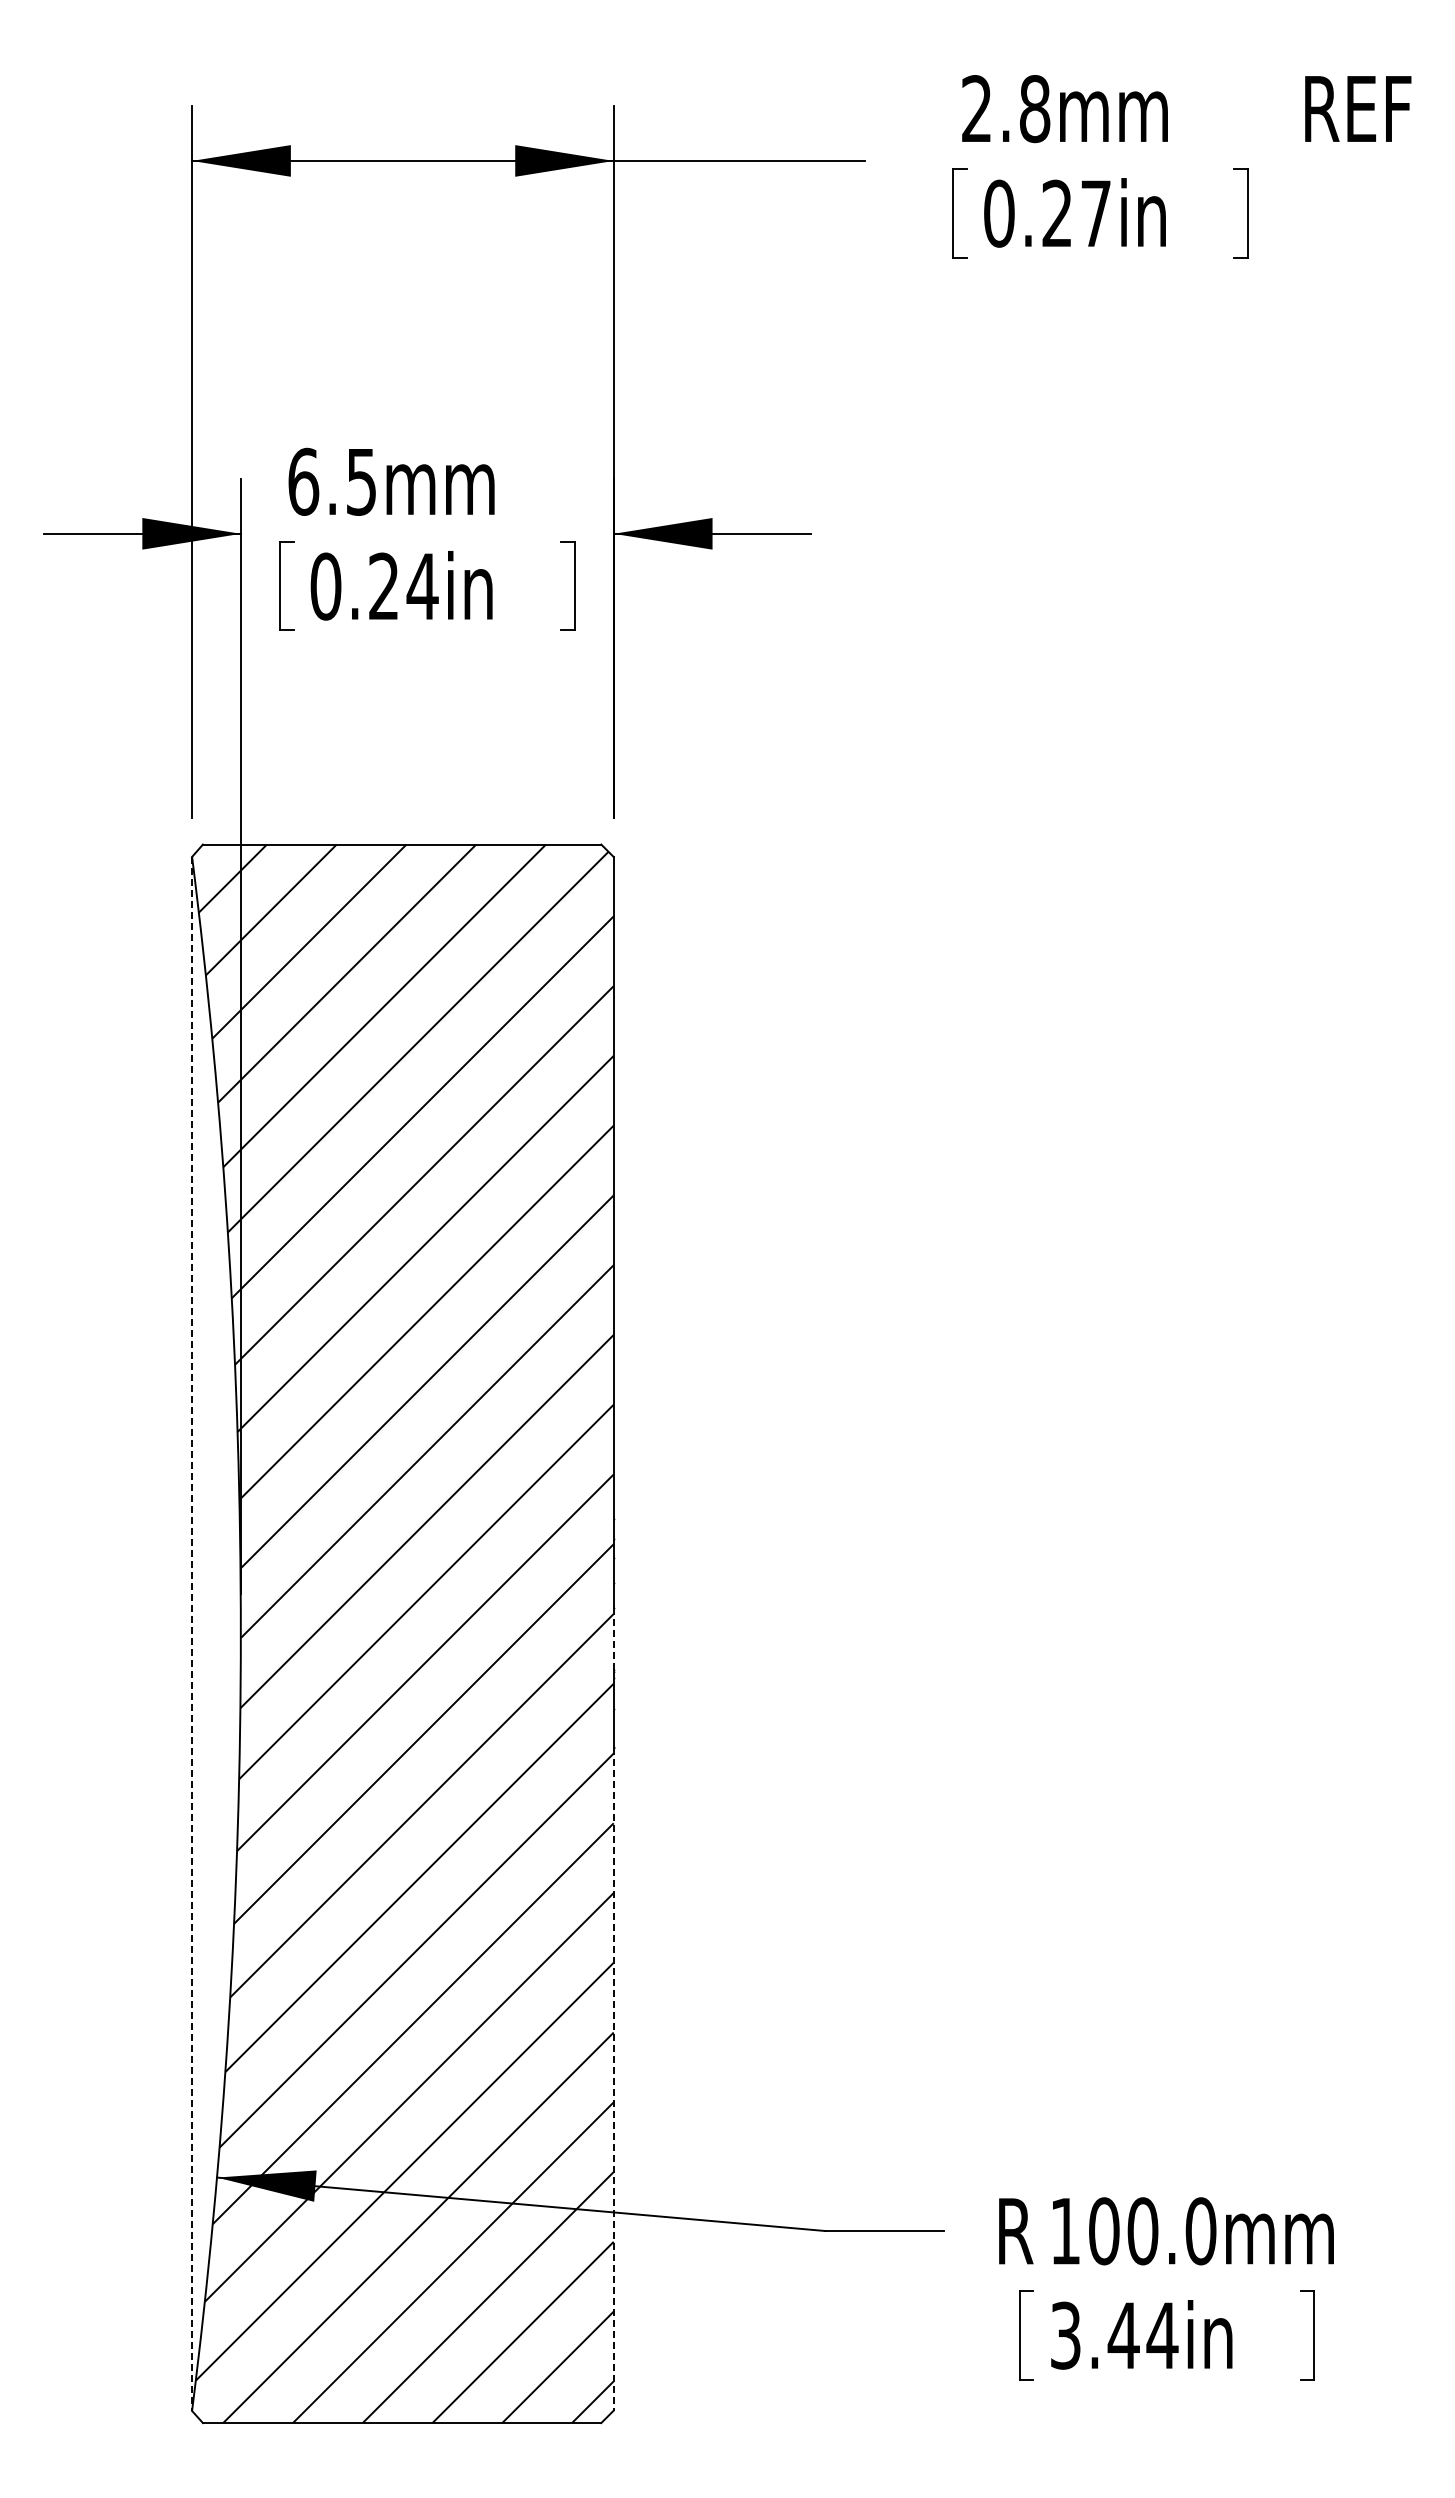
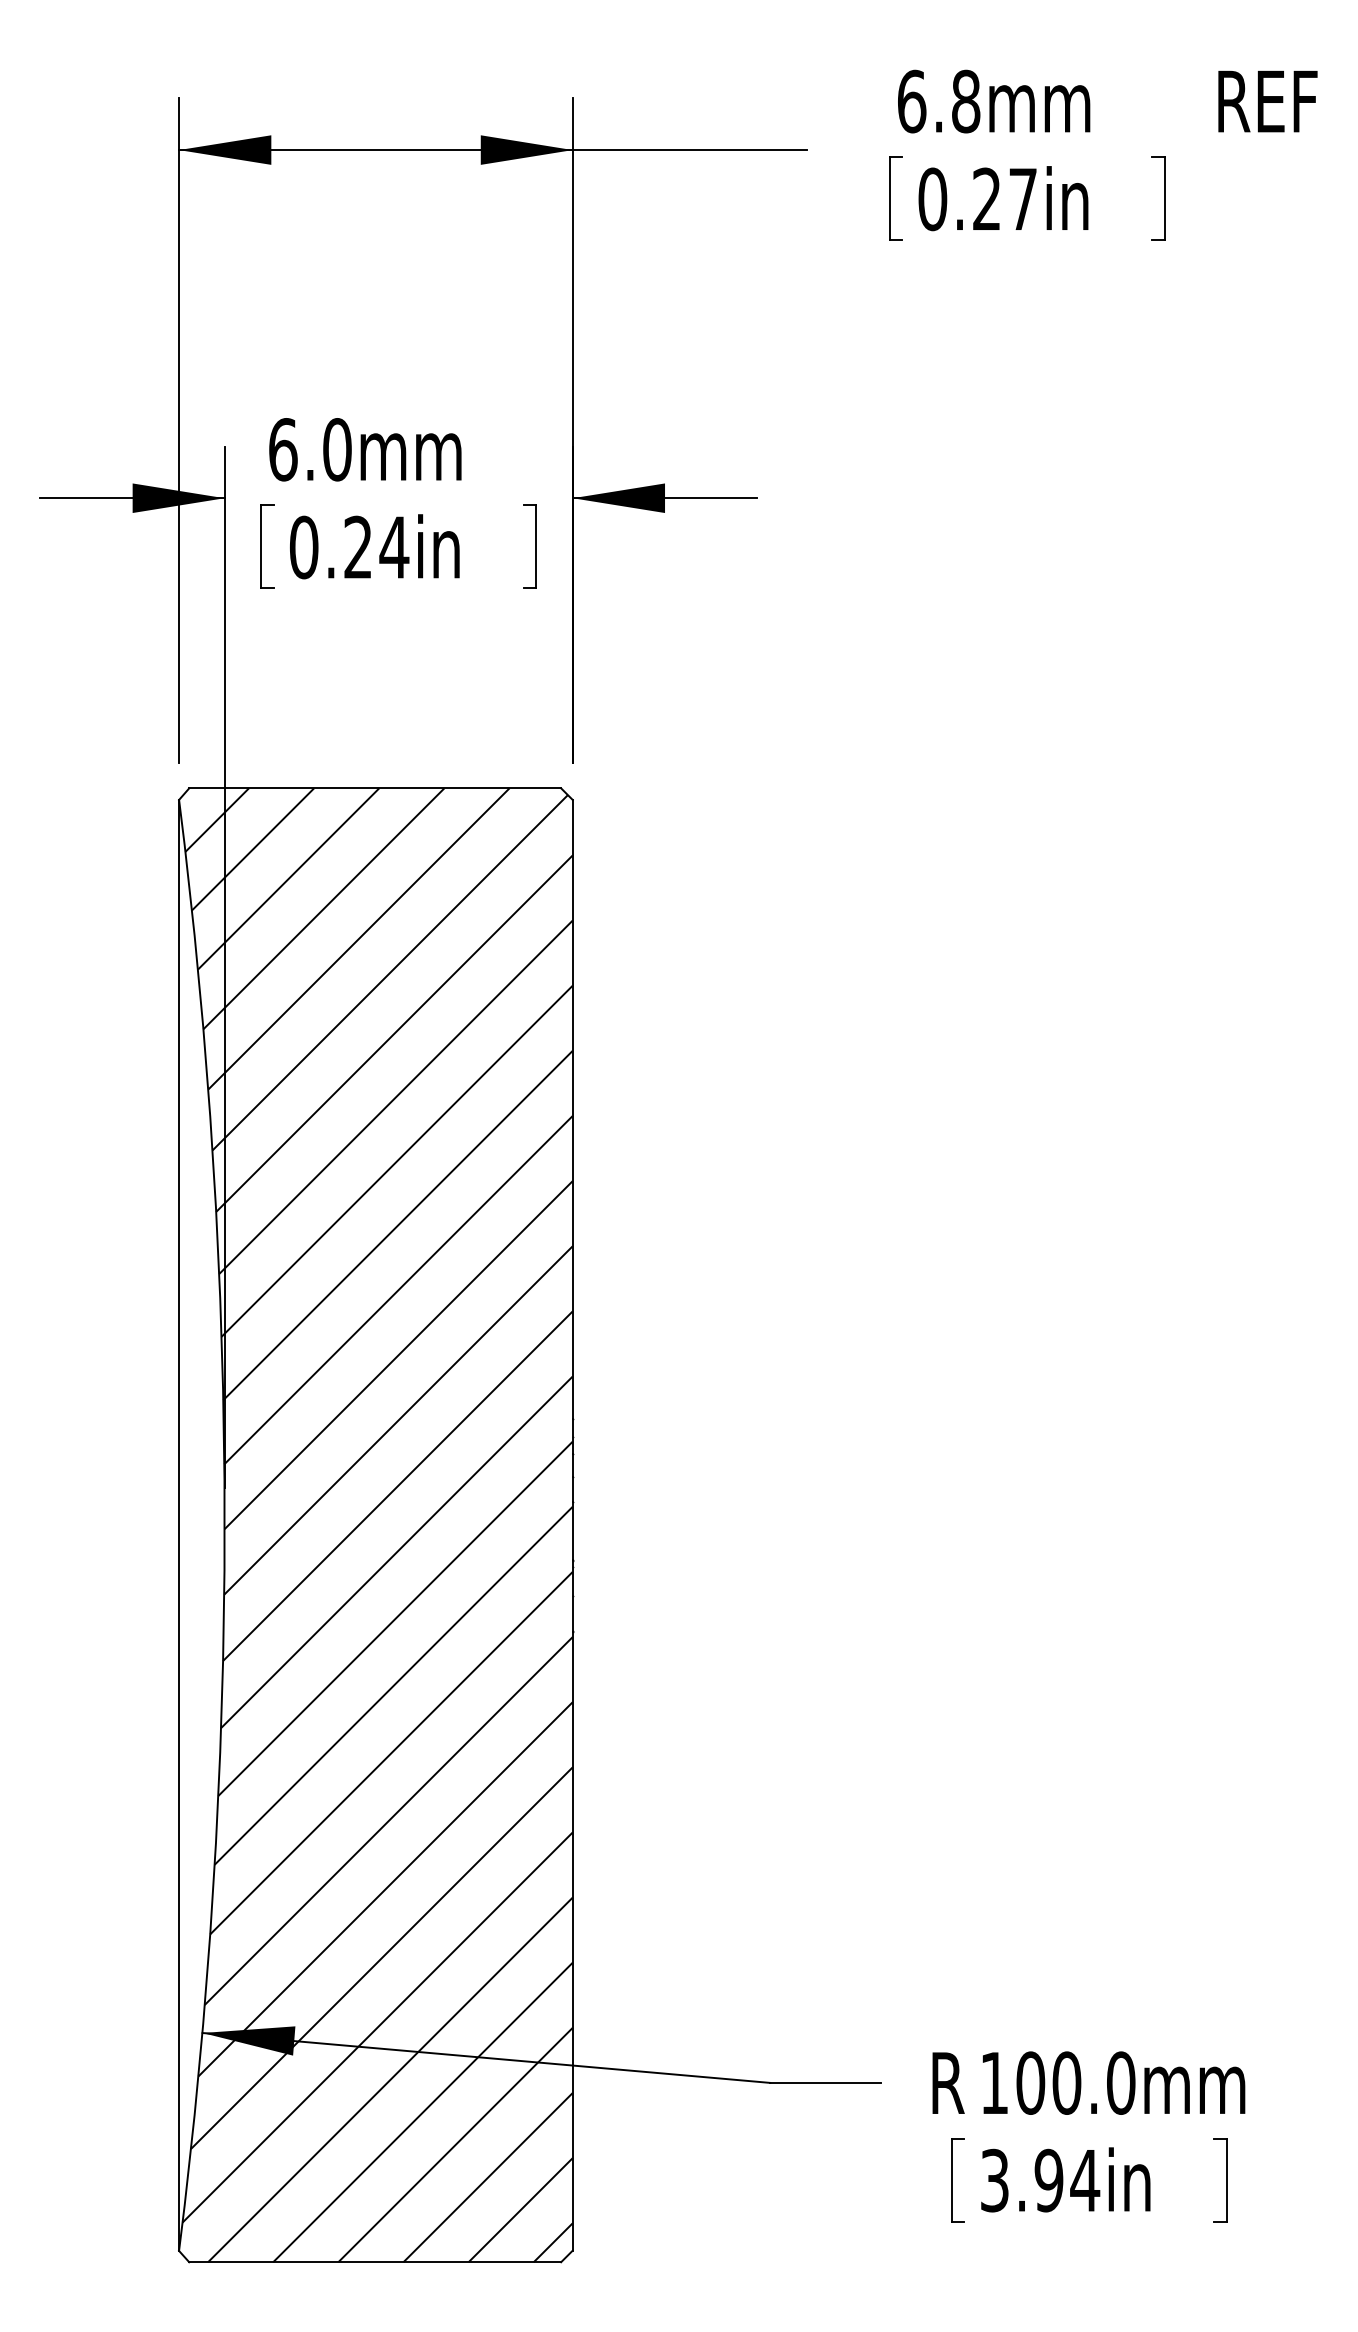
text: (977, 109) -> (912, 102), 2.8mm -> 6.8mm
text: (361, 481) -> (337, 449), 6.5mm -> 6.0mm
line: (192, 1633) -> (179, 1525), dashed -> solid
line: (613, 1639) -> (572, 1530), dashed -> solid
line: (613, 2079) -> (572, 1941), dashed -> solid
text: (1123, 2335) -> (1048, 2180), 3.44in -> 3.94in

